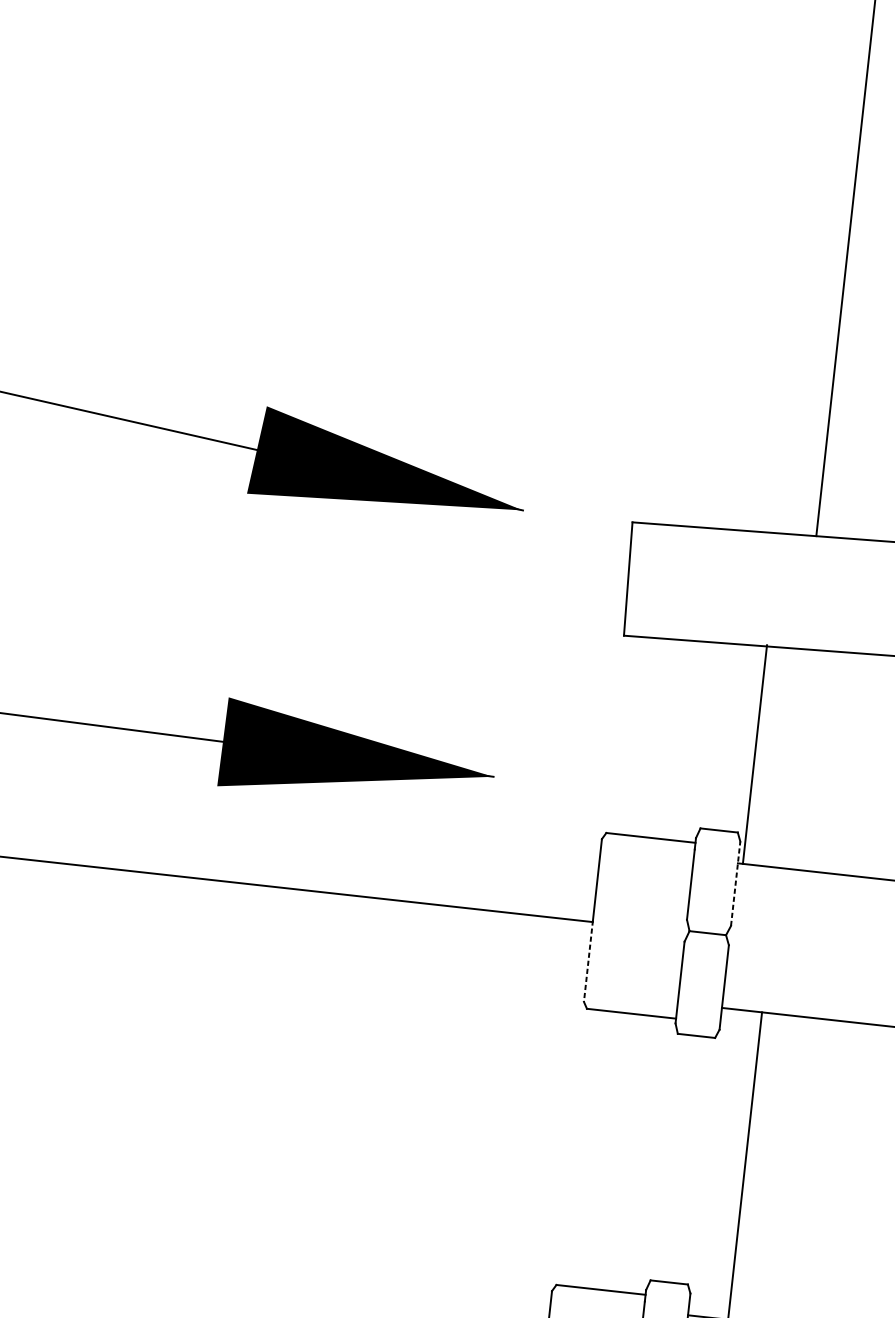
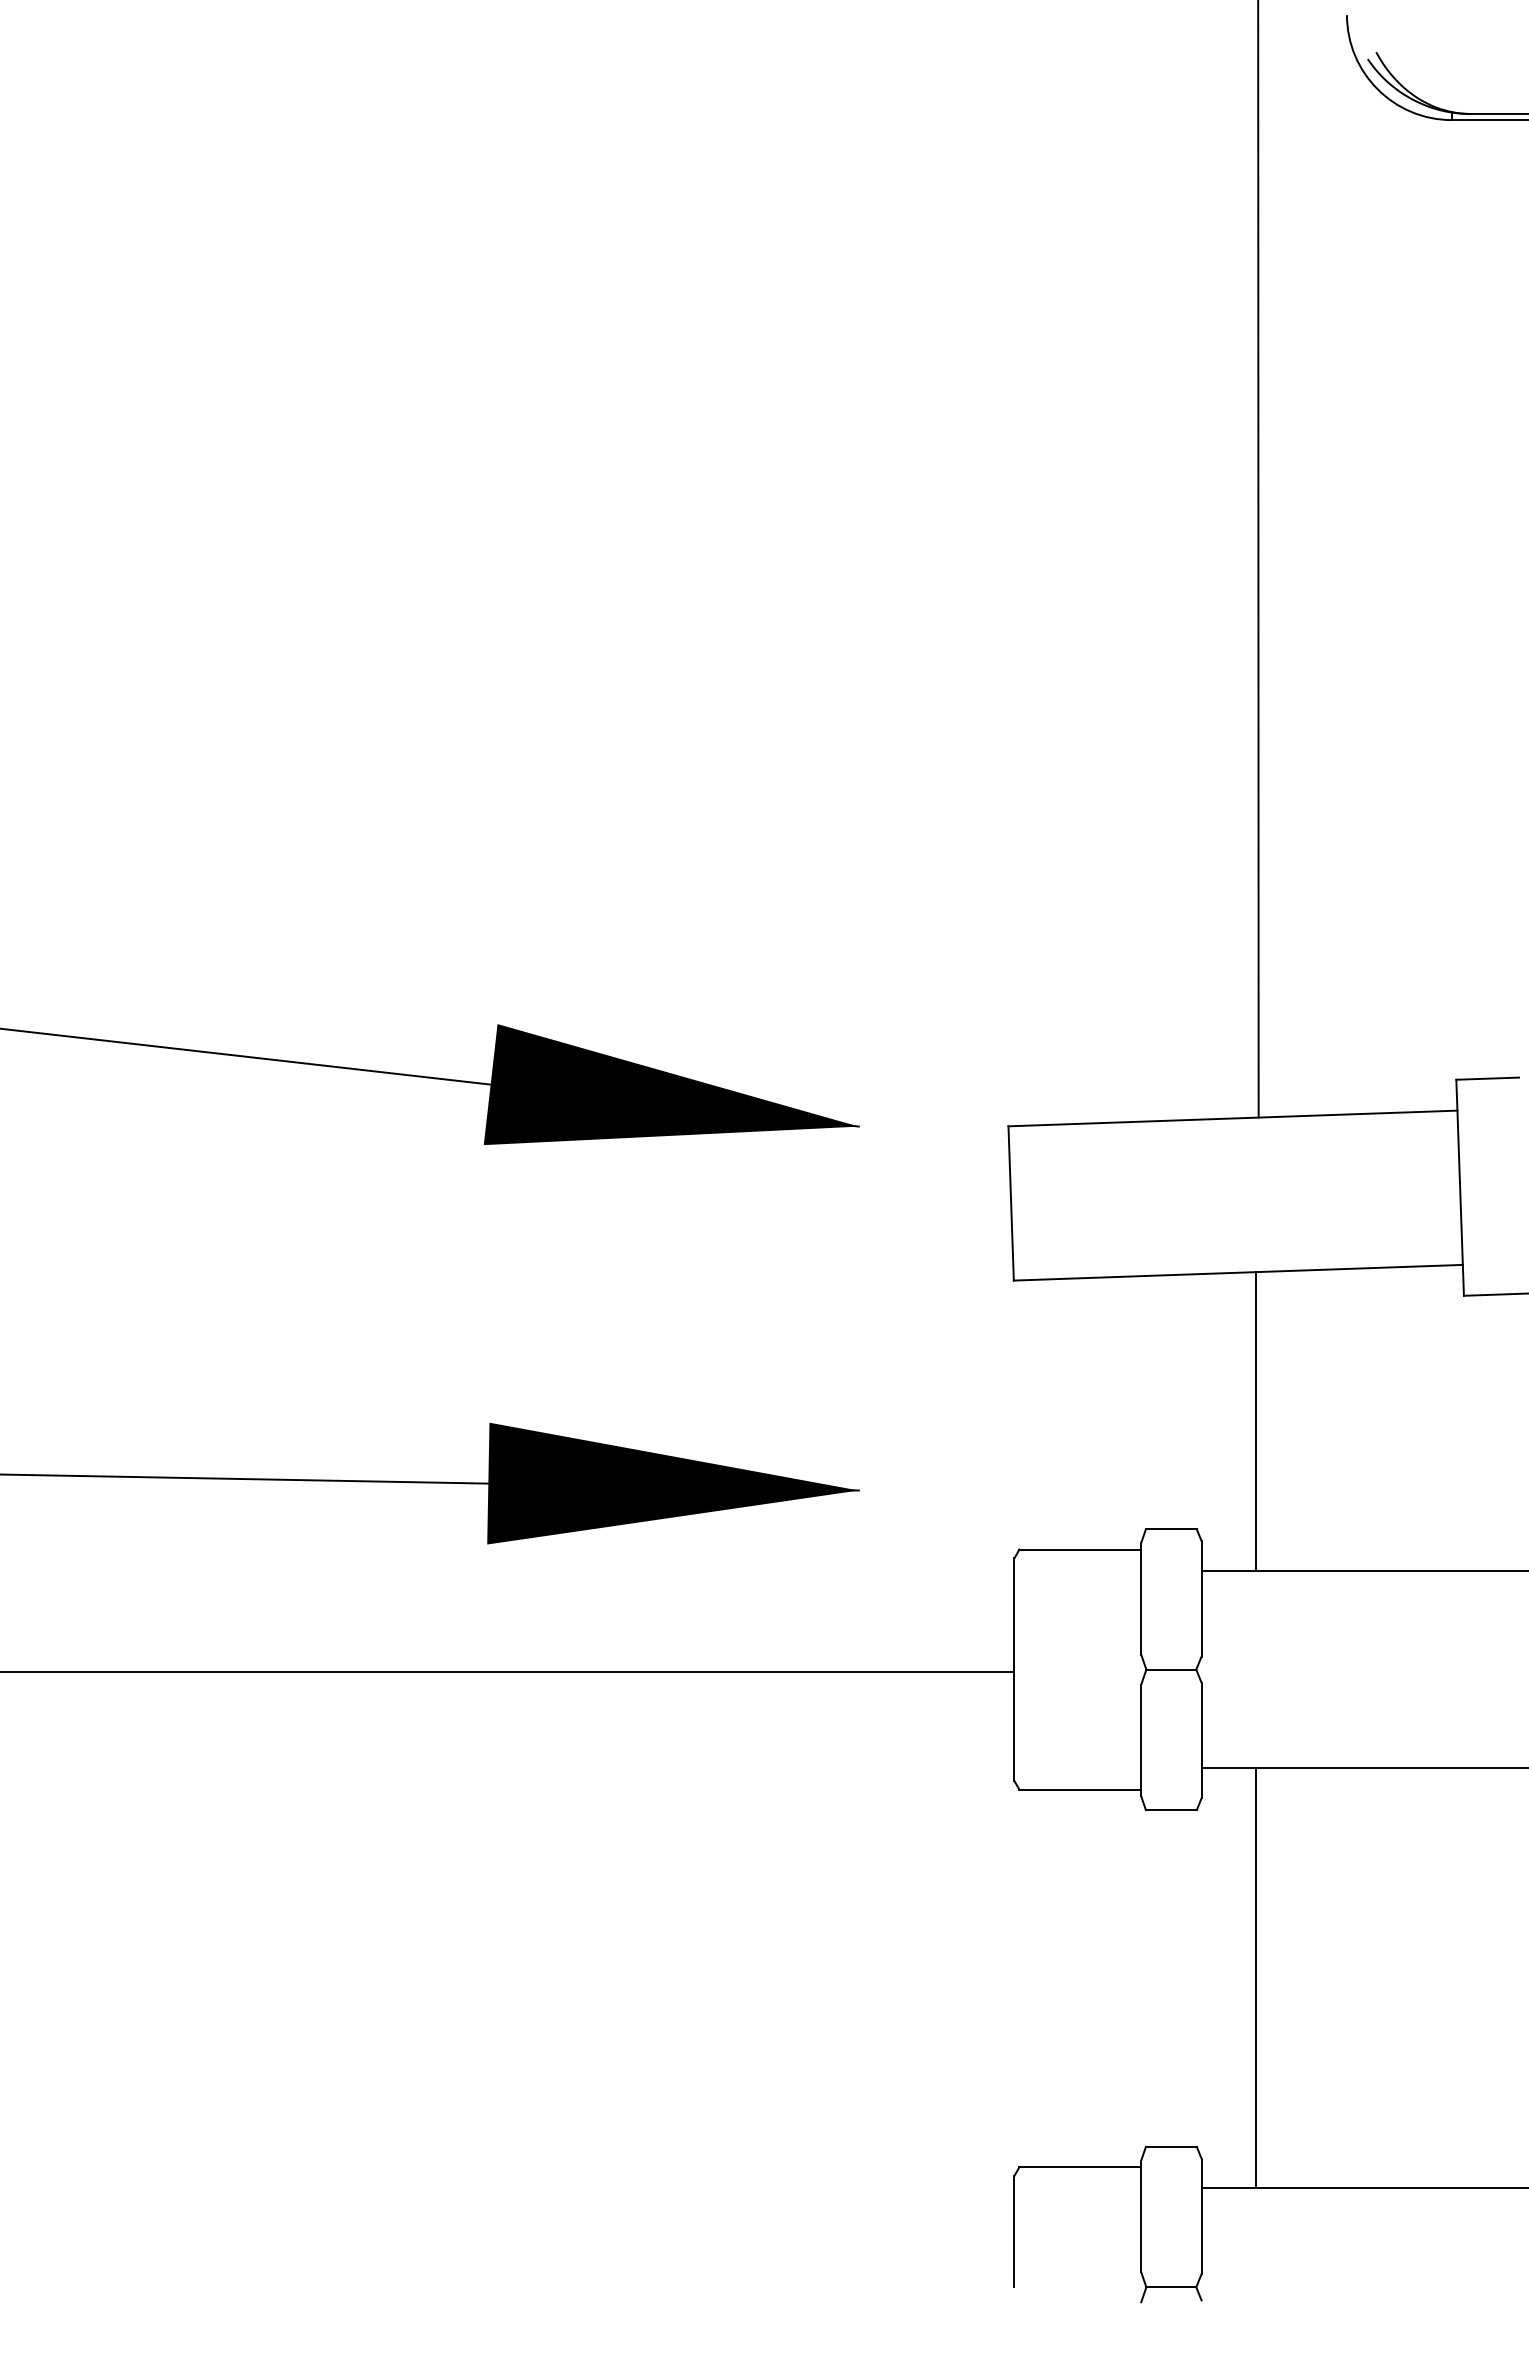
line: (755, 754) -> (1256, 1421), moved
line: (735, 883) -> (1201, 1598), dashed -> solid
line: (588, 961) -> (1014, 1725), dashed -> solid

